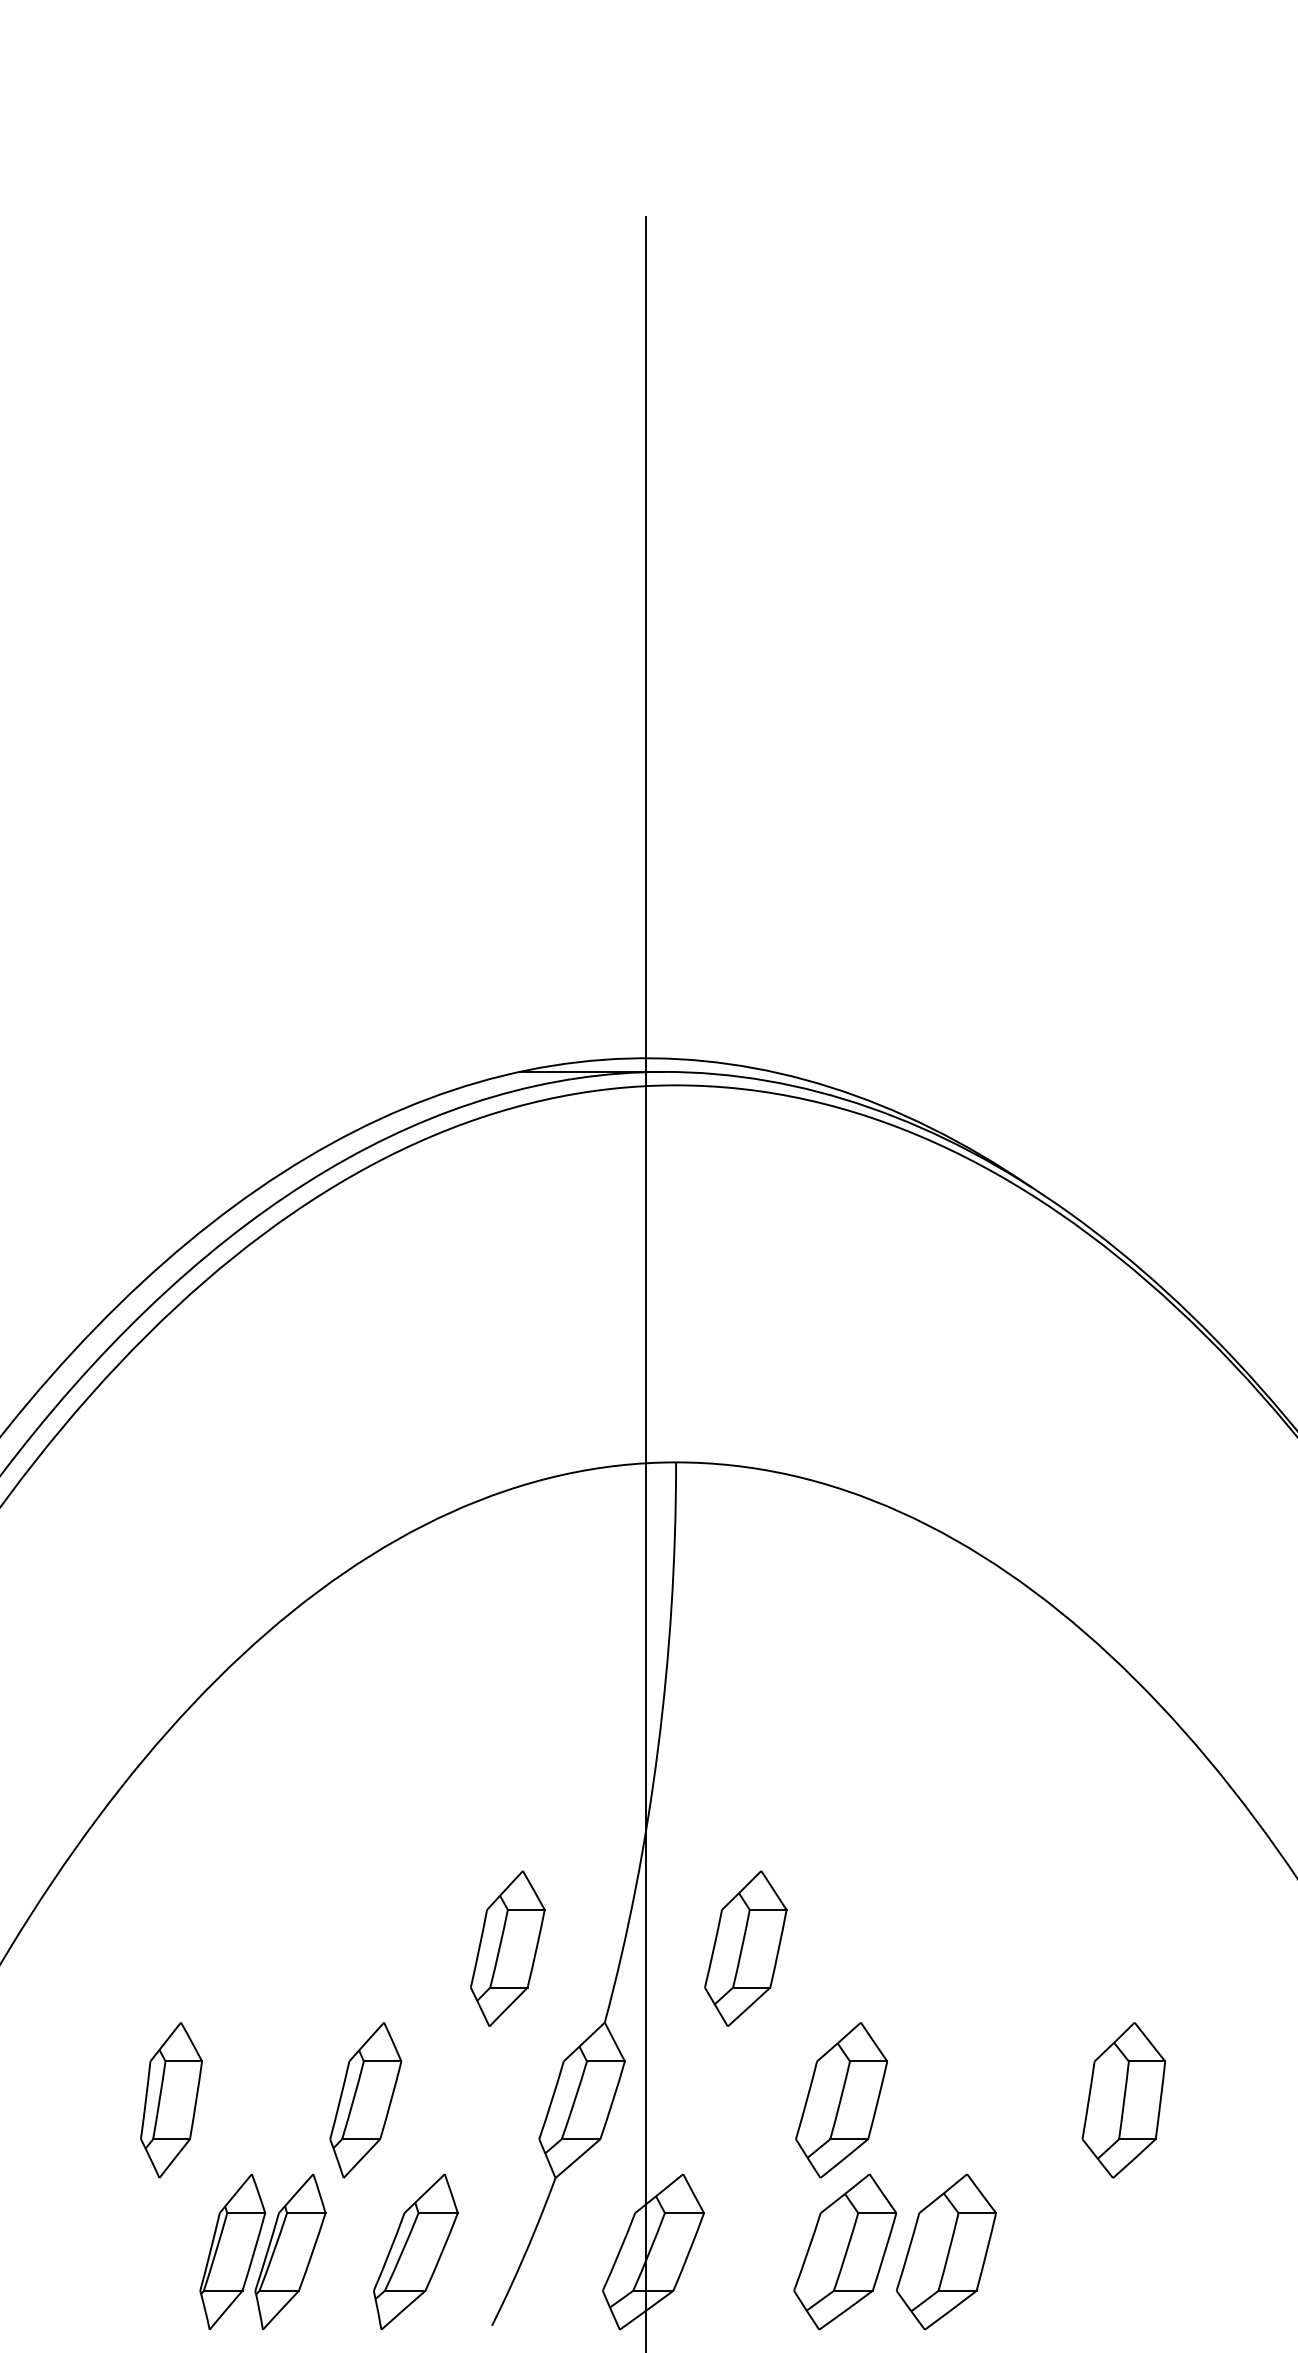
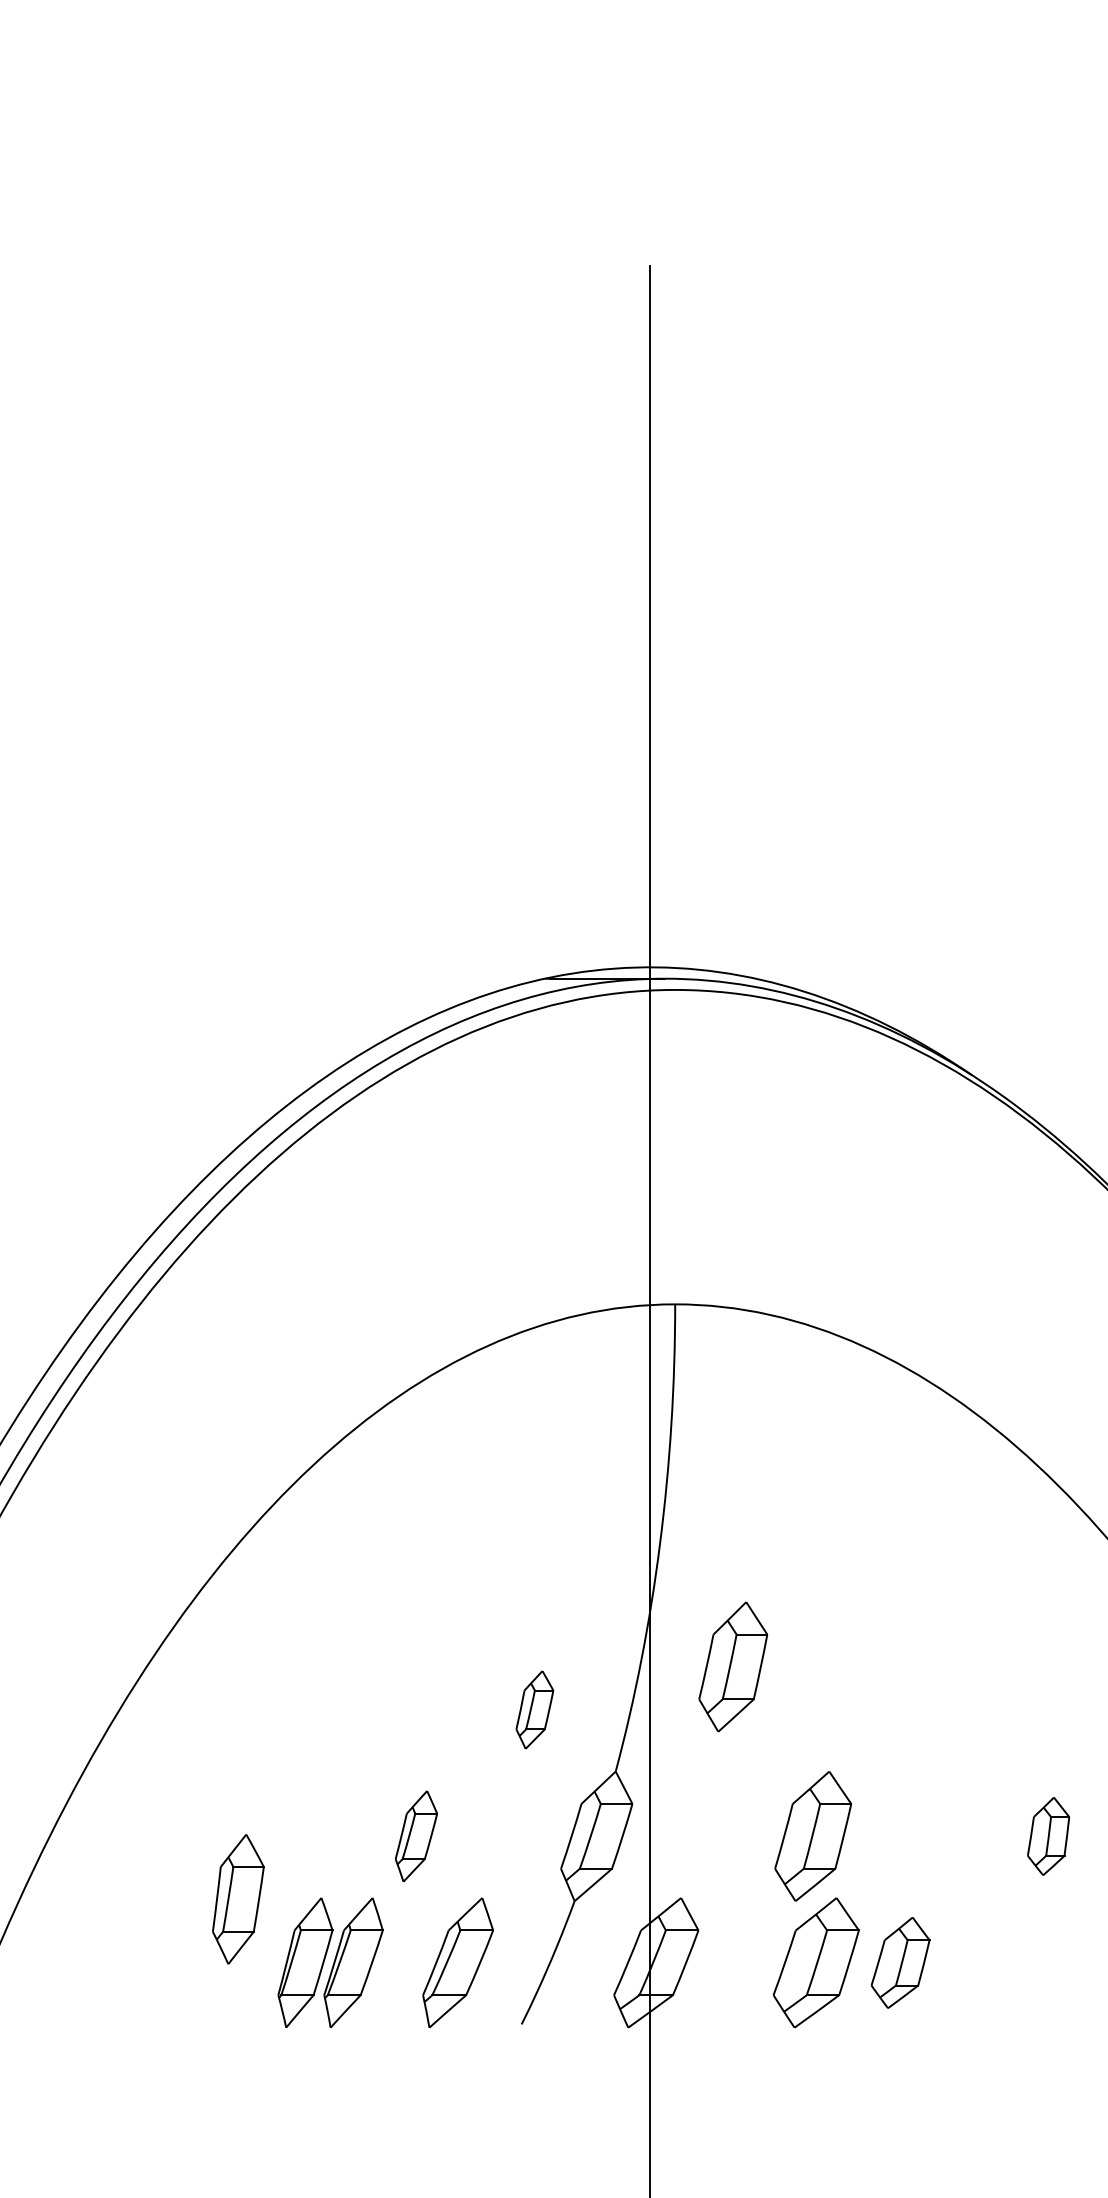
part: (507, 1948) -> (534, 1709), size x0.6
part: (746, 1948) -> (733, 1666), moved
part: (171, 2100) -> (238, 1899), moved
part: (365, 2100) -> (416, 1836), size x0.7
part: (1123, 2100) -> (1048, 1836), size x0.6
part: (946, 2251) -> (900, 1962), size x0.7

